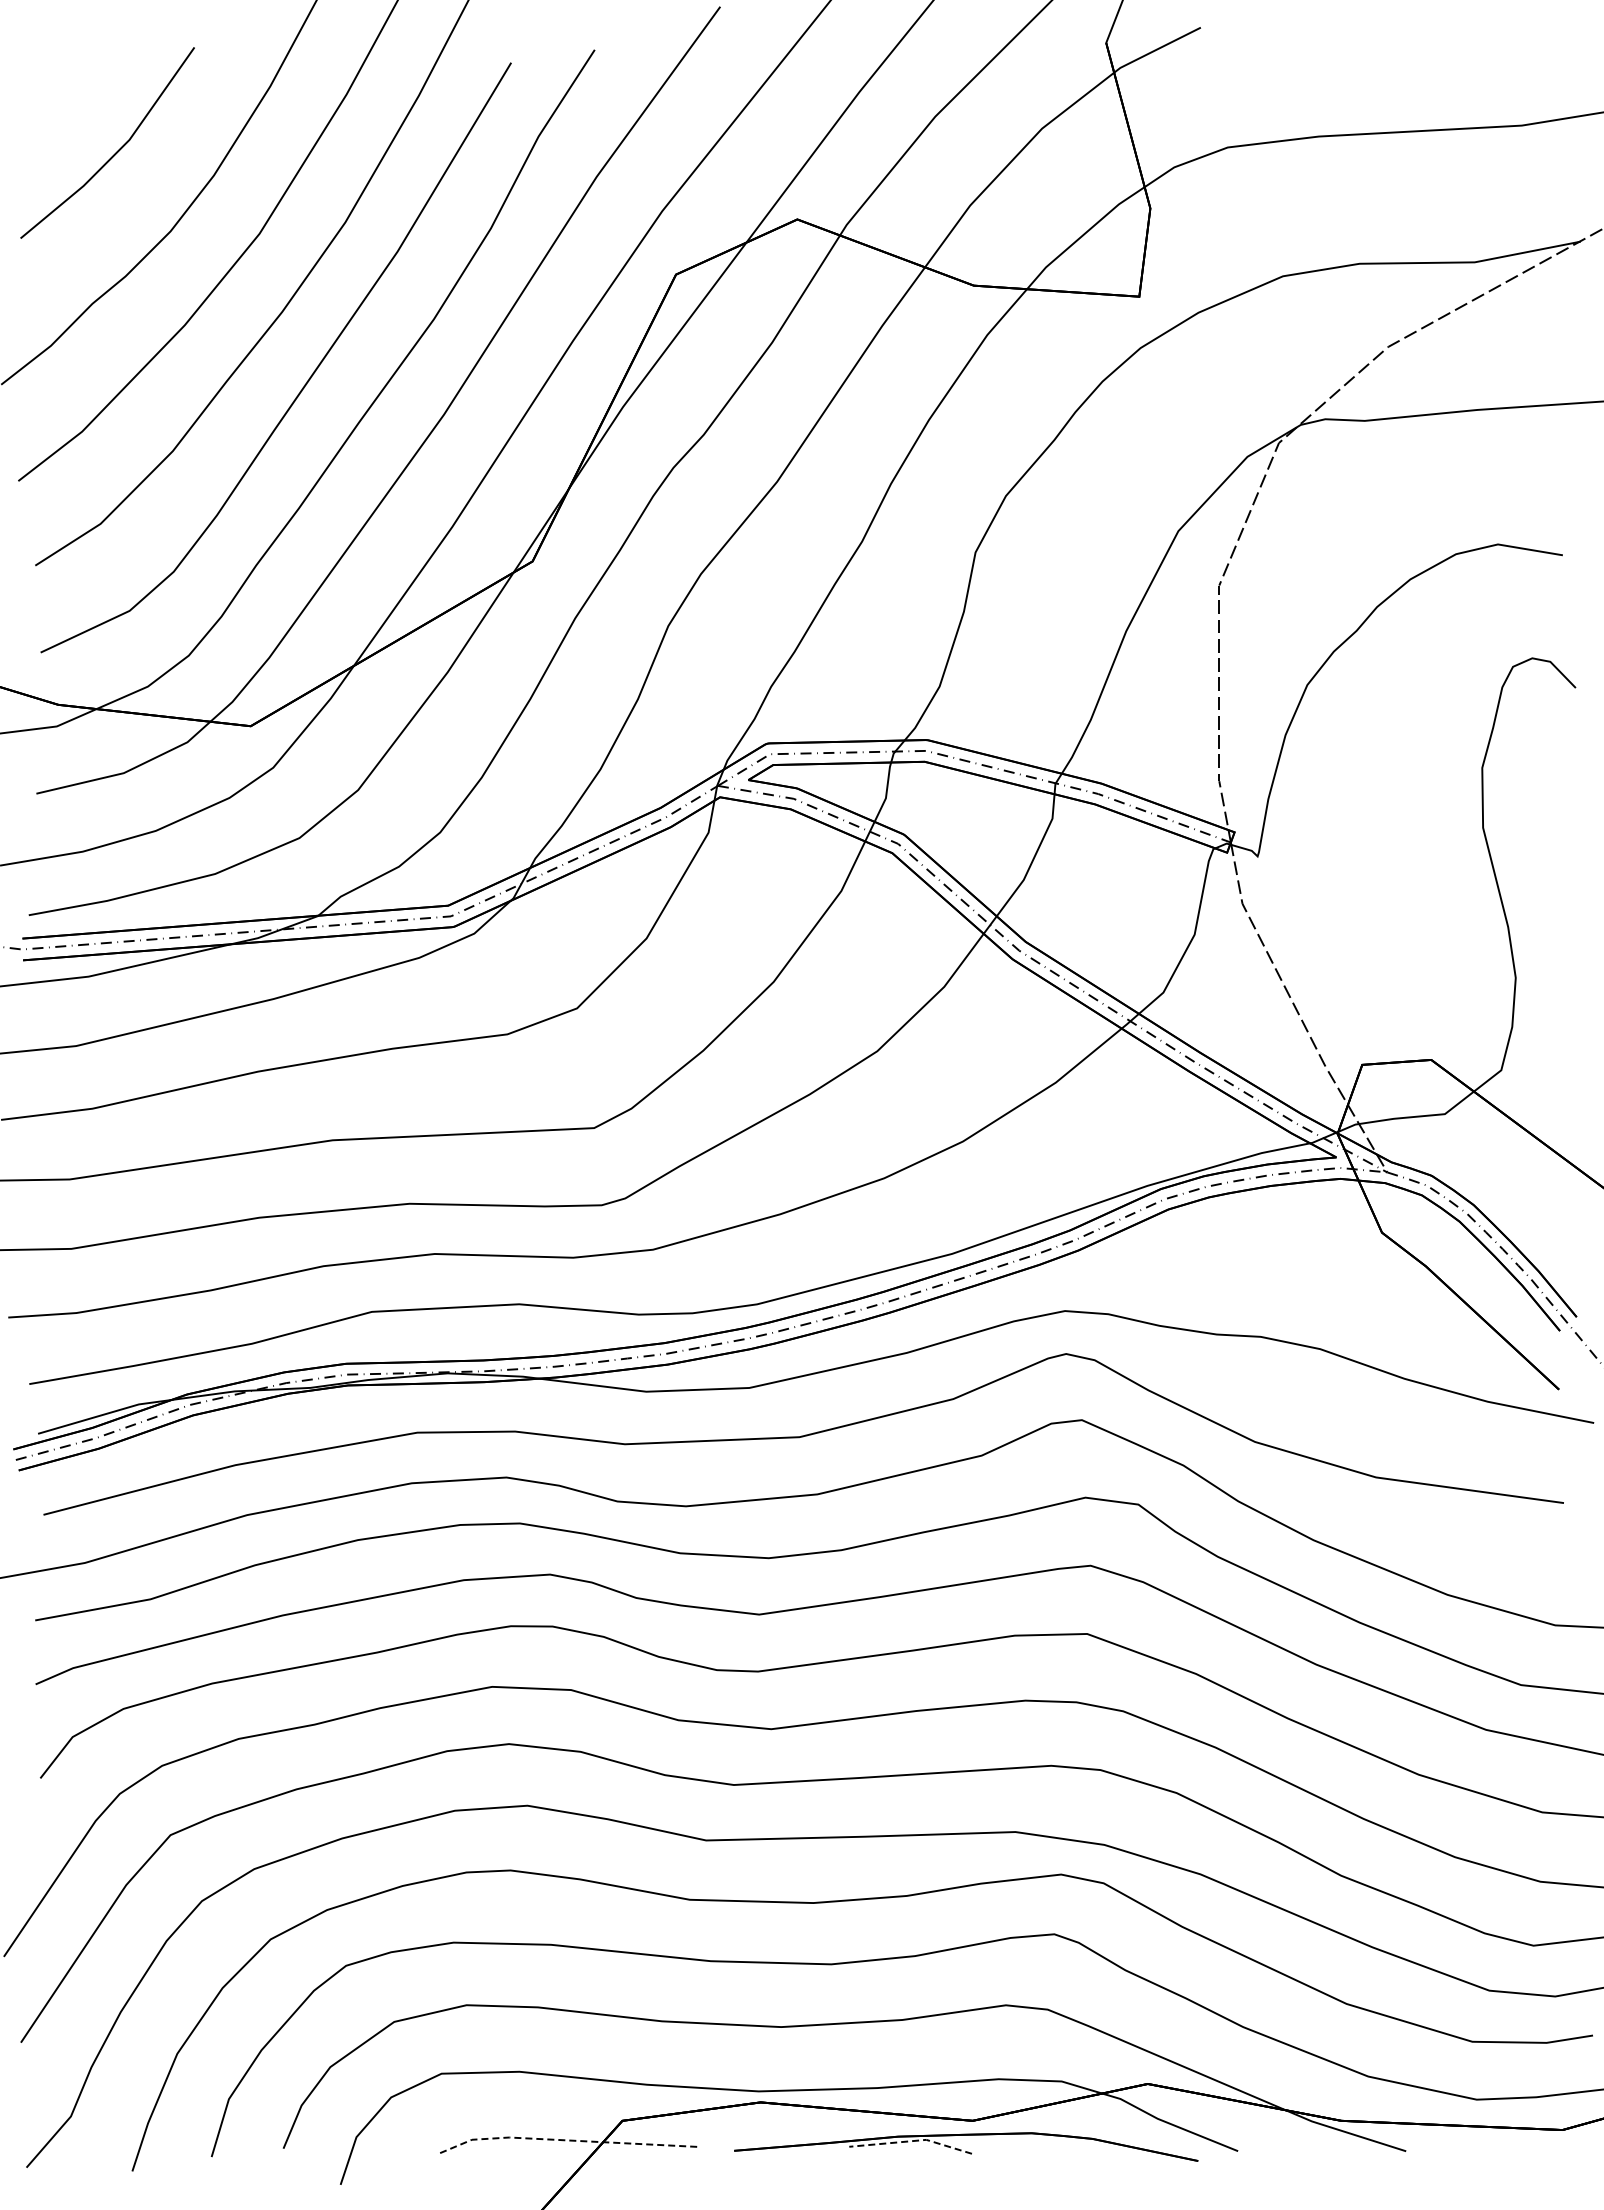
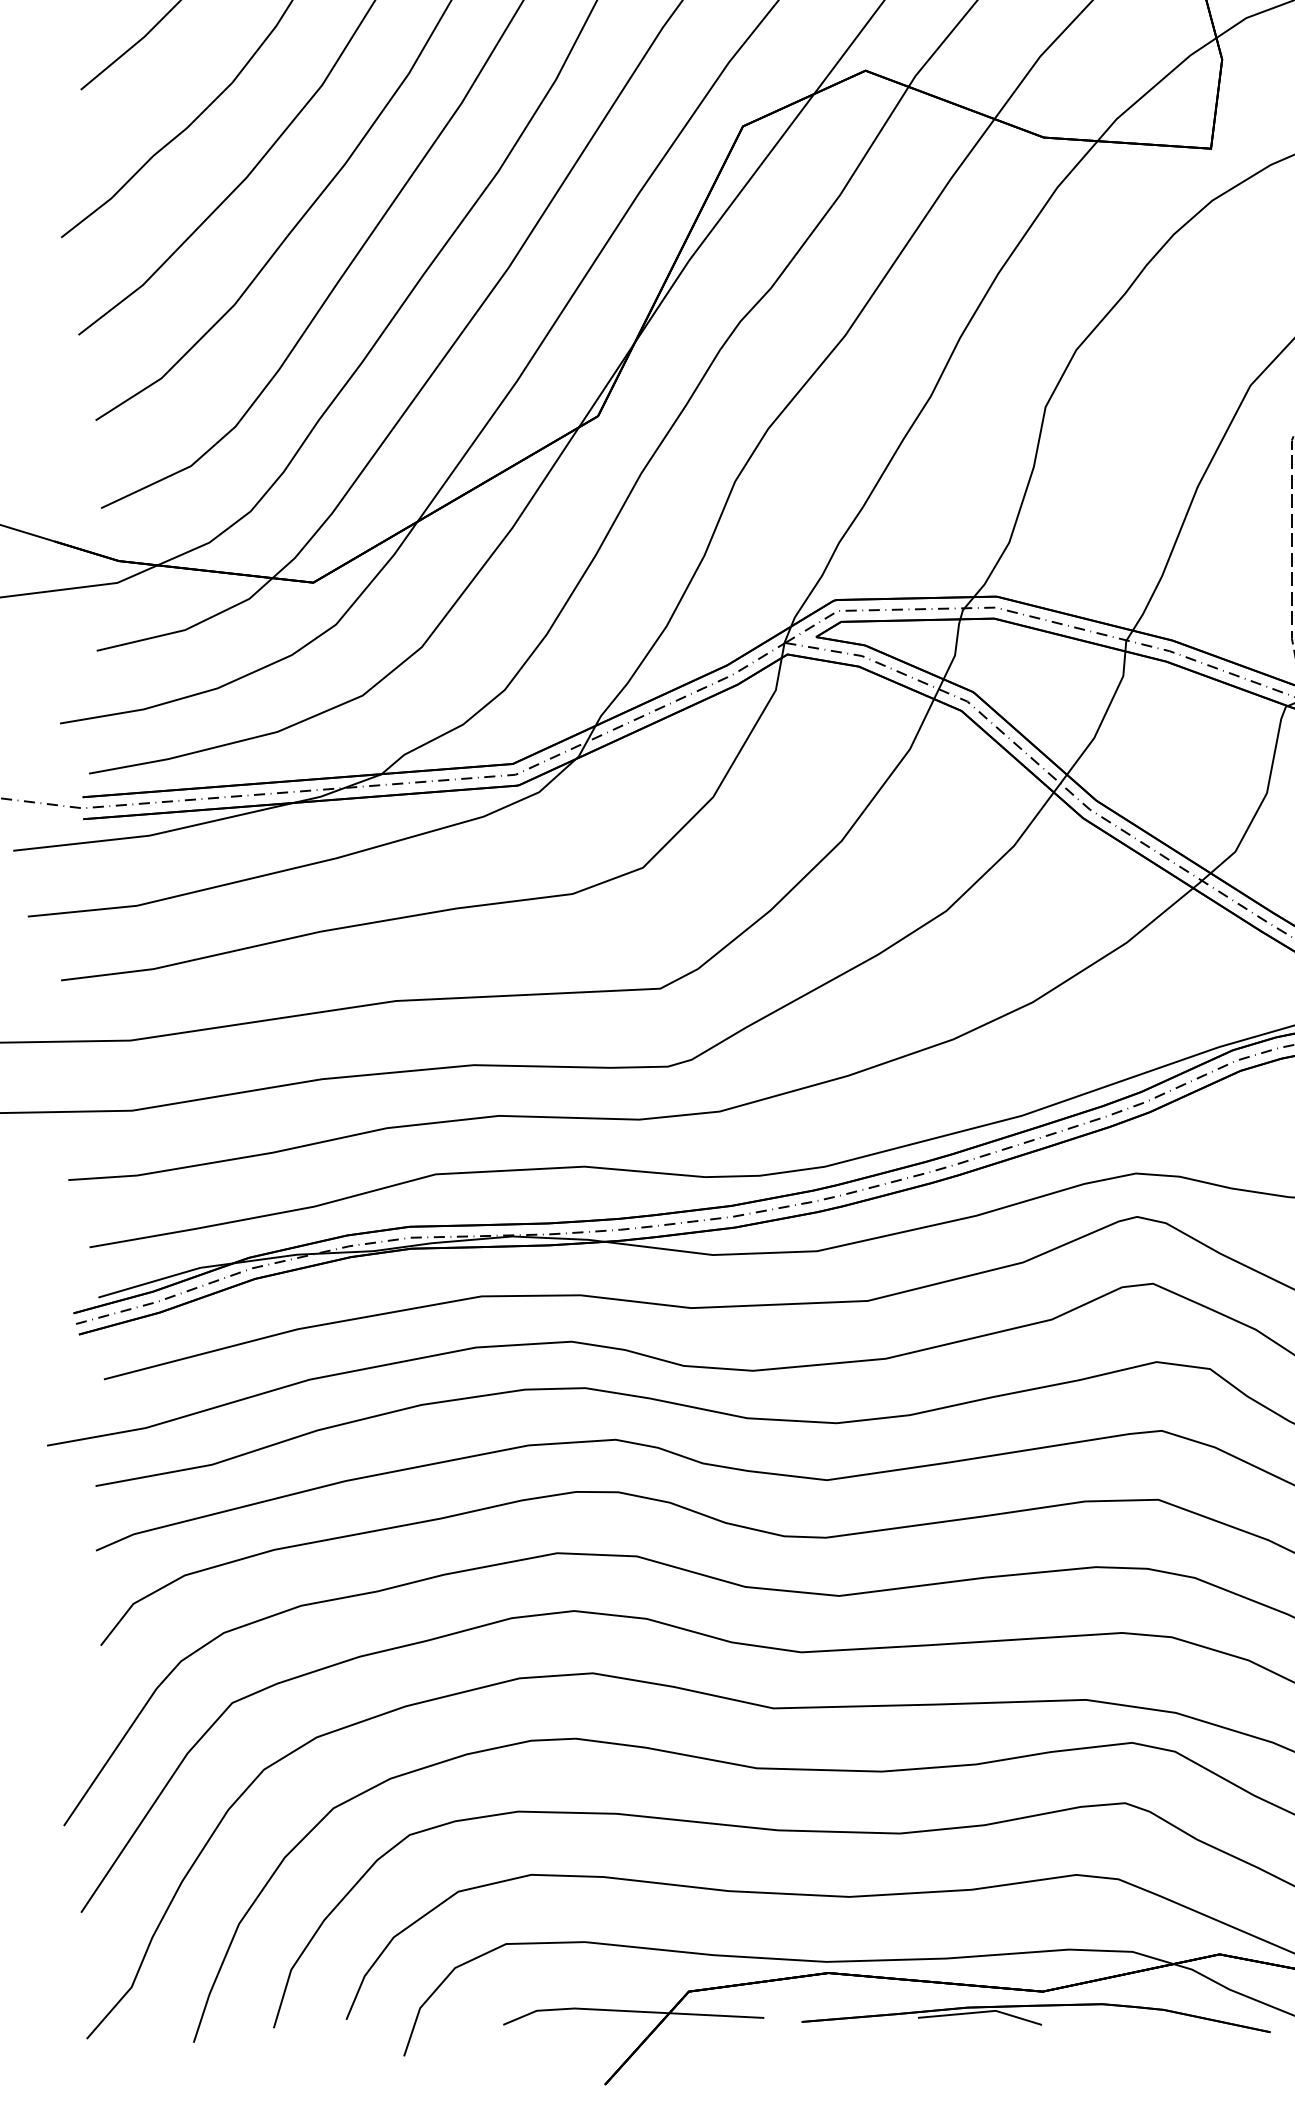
line: (565, 2140) -> (631, 2011), dashed -> solid
line: (911, 2141) -> (980, 2012), dashed -> solid

